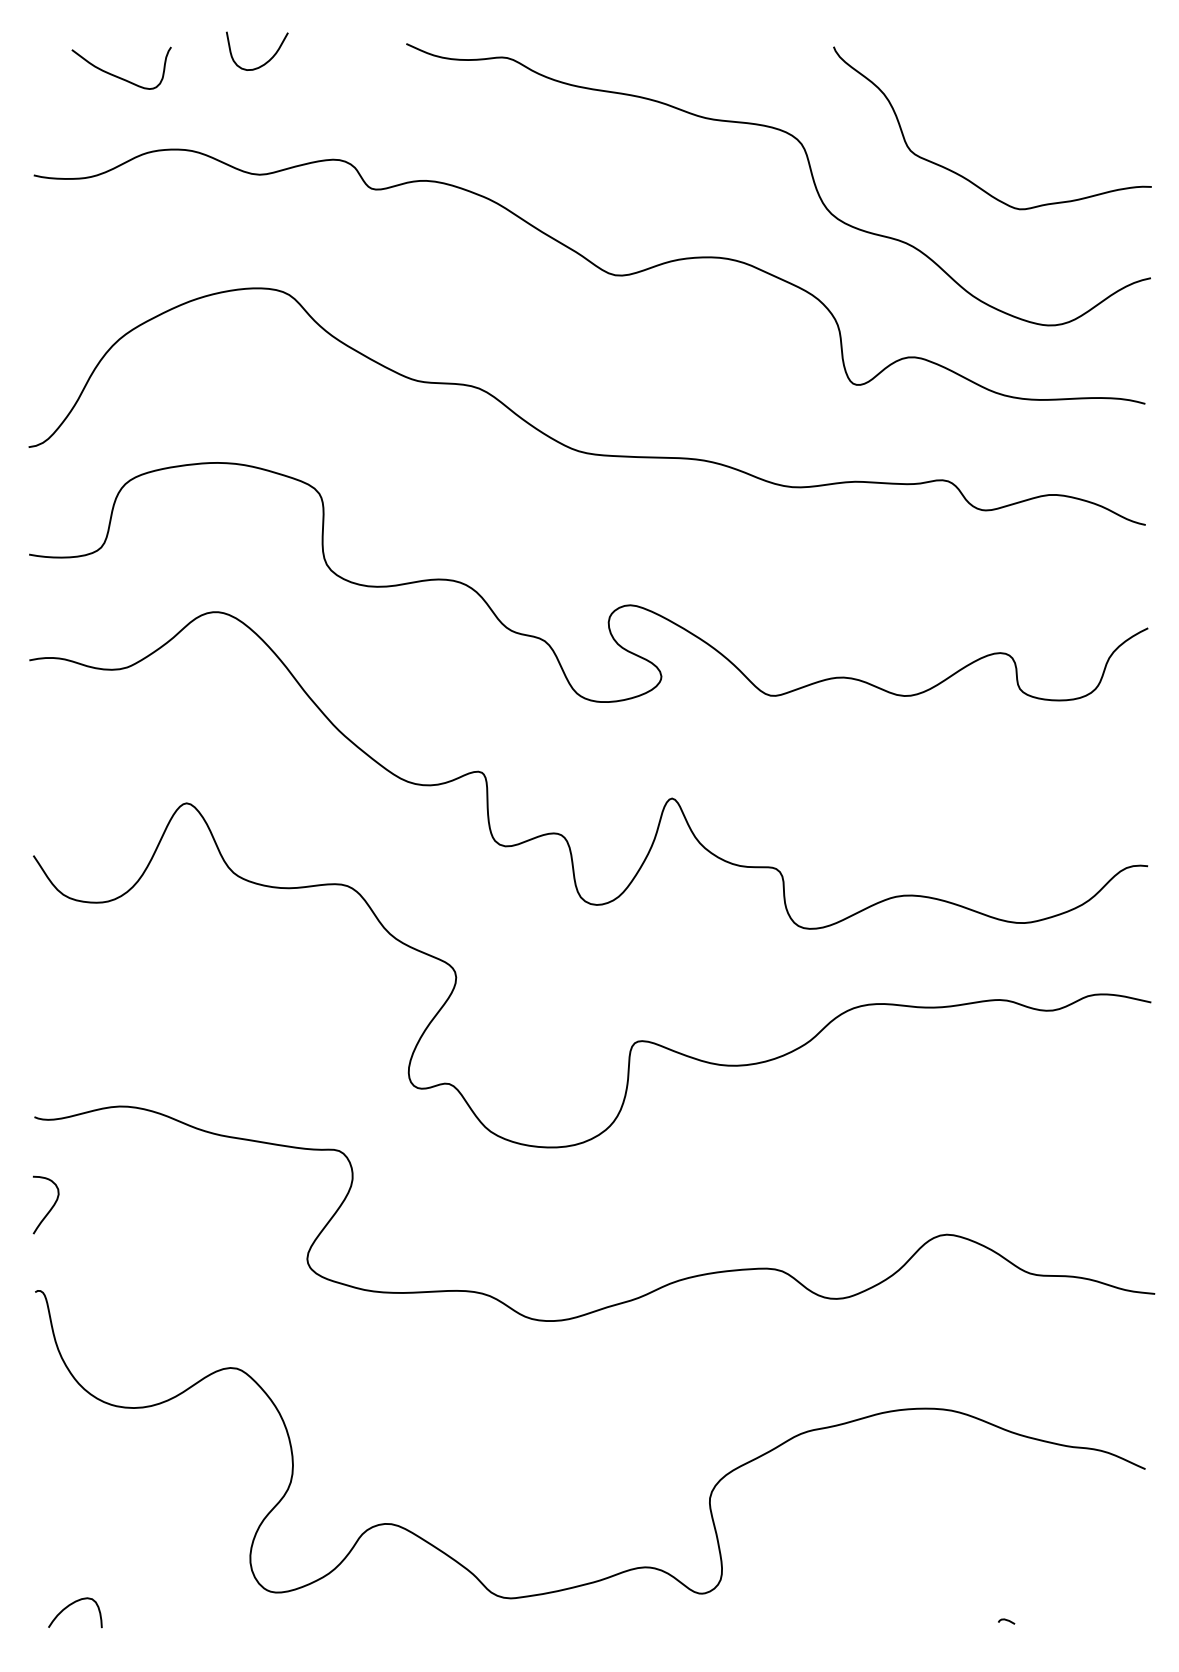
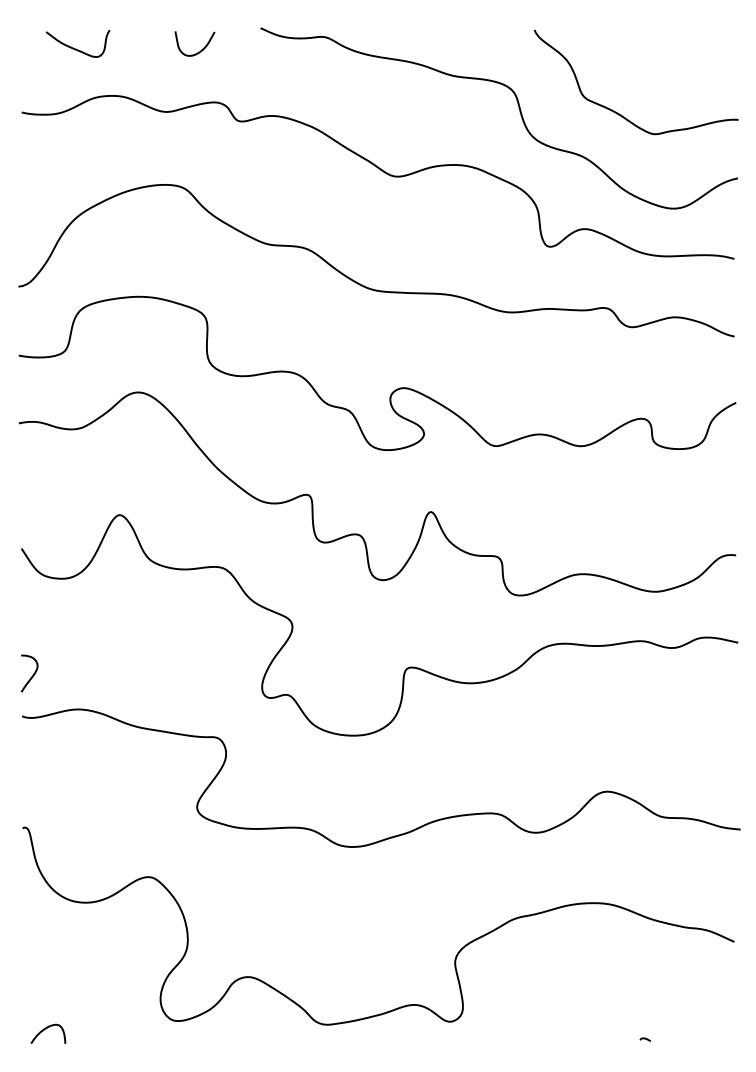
curve: (267, 60) -> (201, 49), moved
curve: (50, 1207) -> (32, 675), moved

